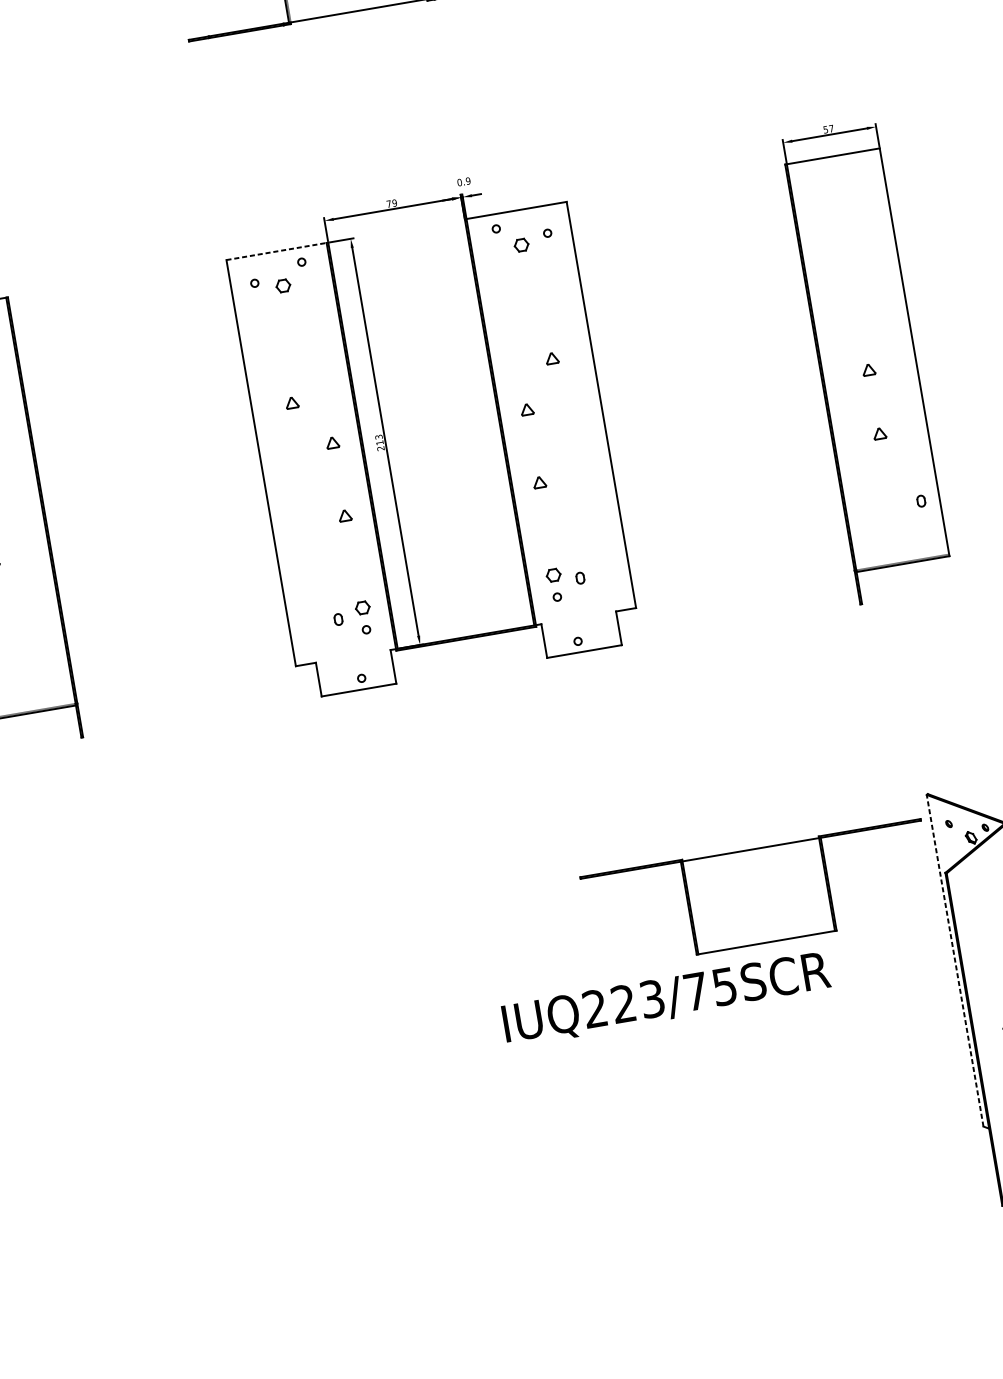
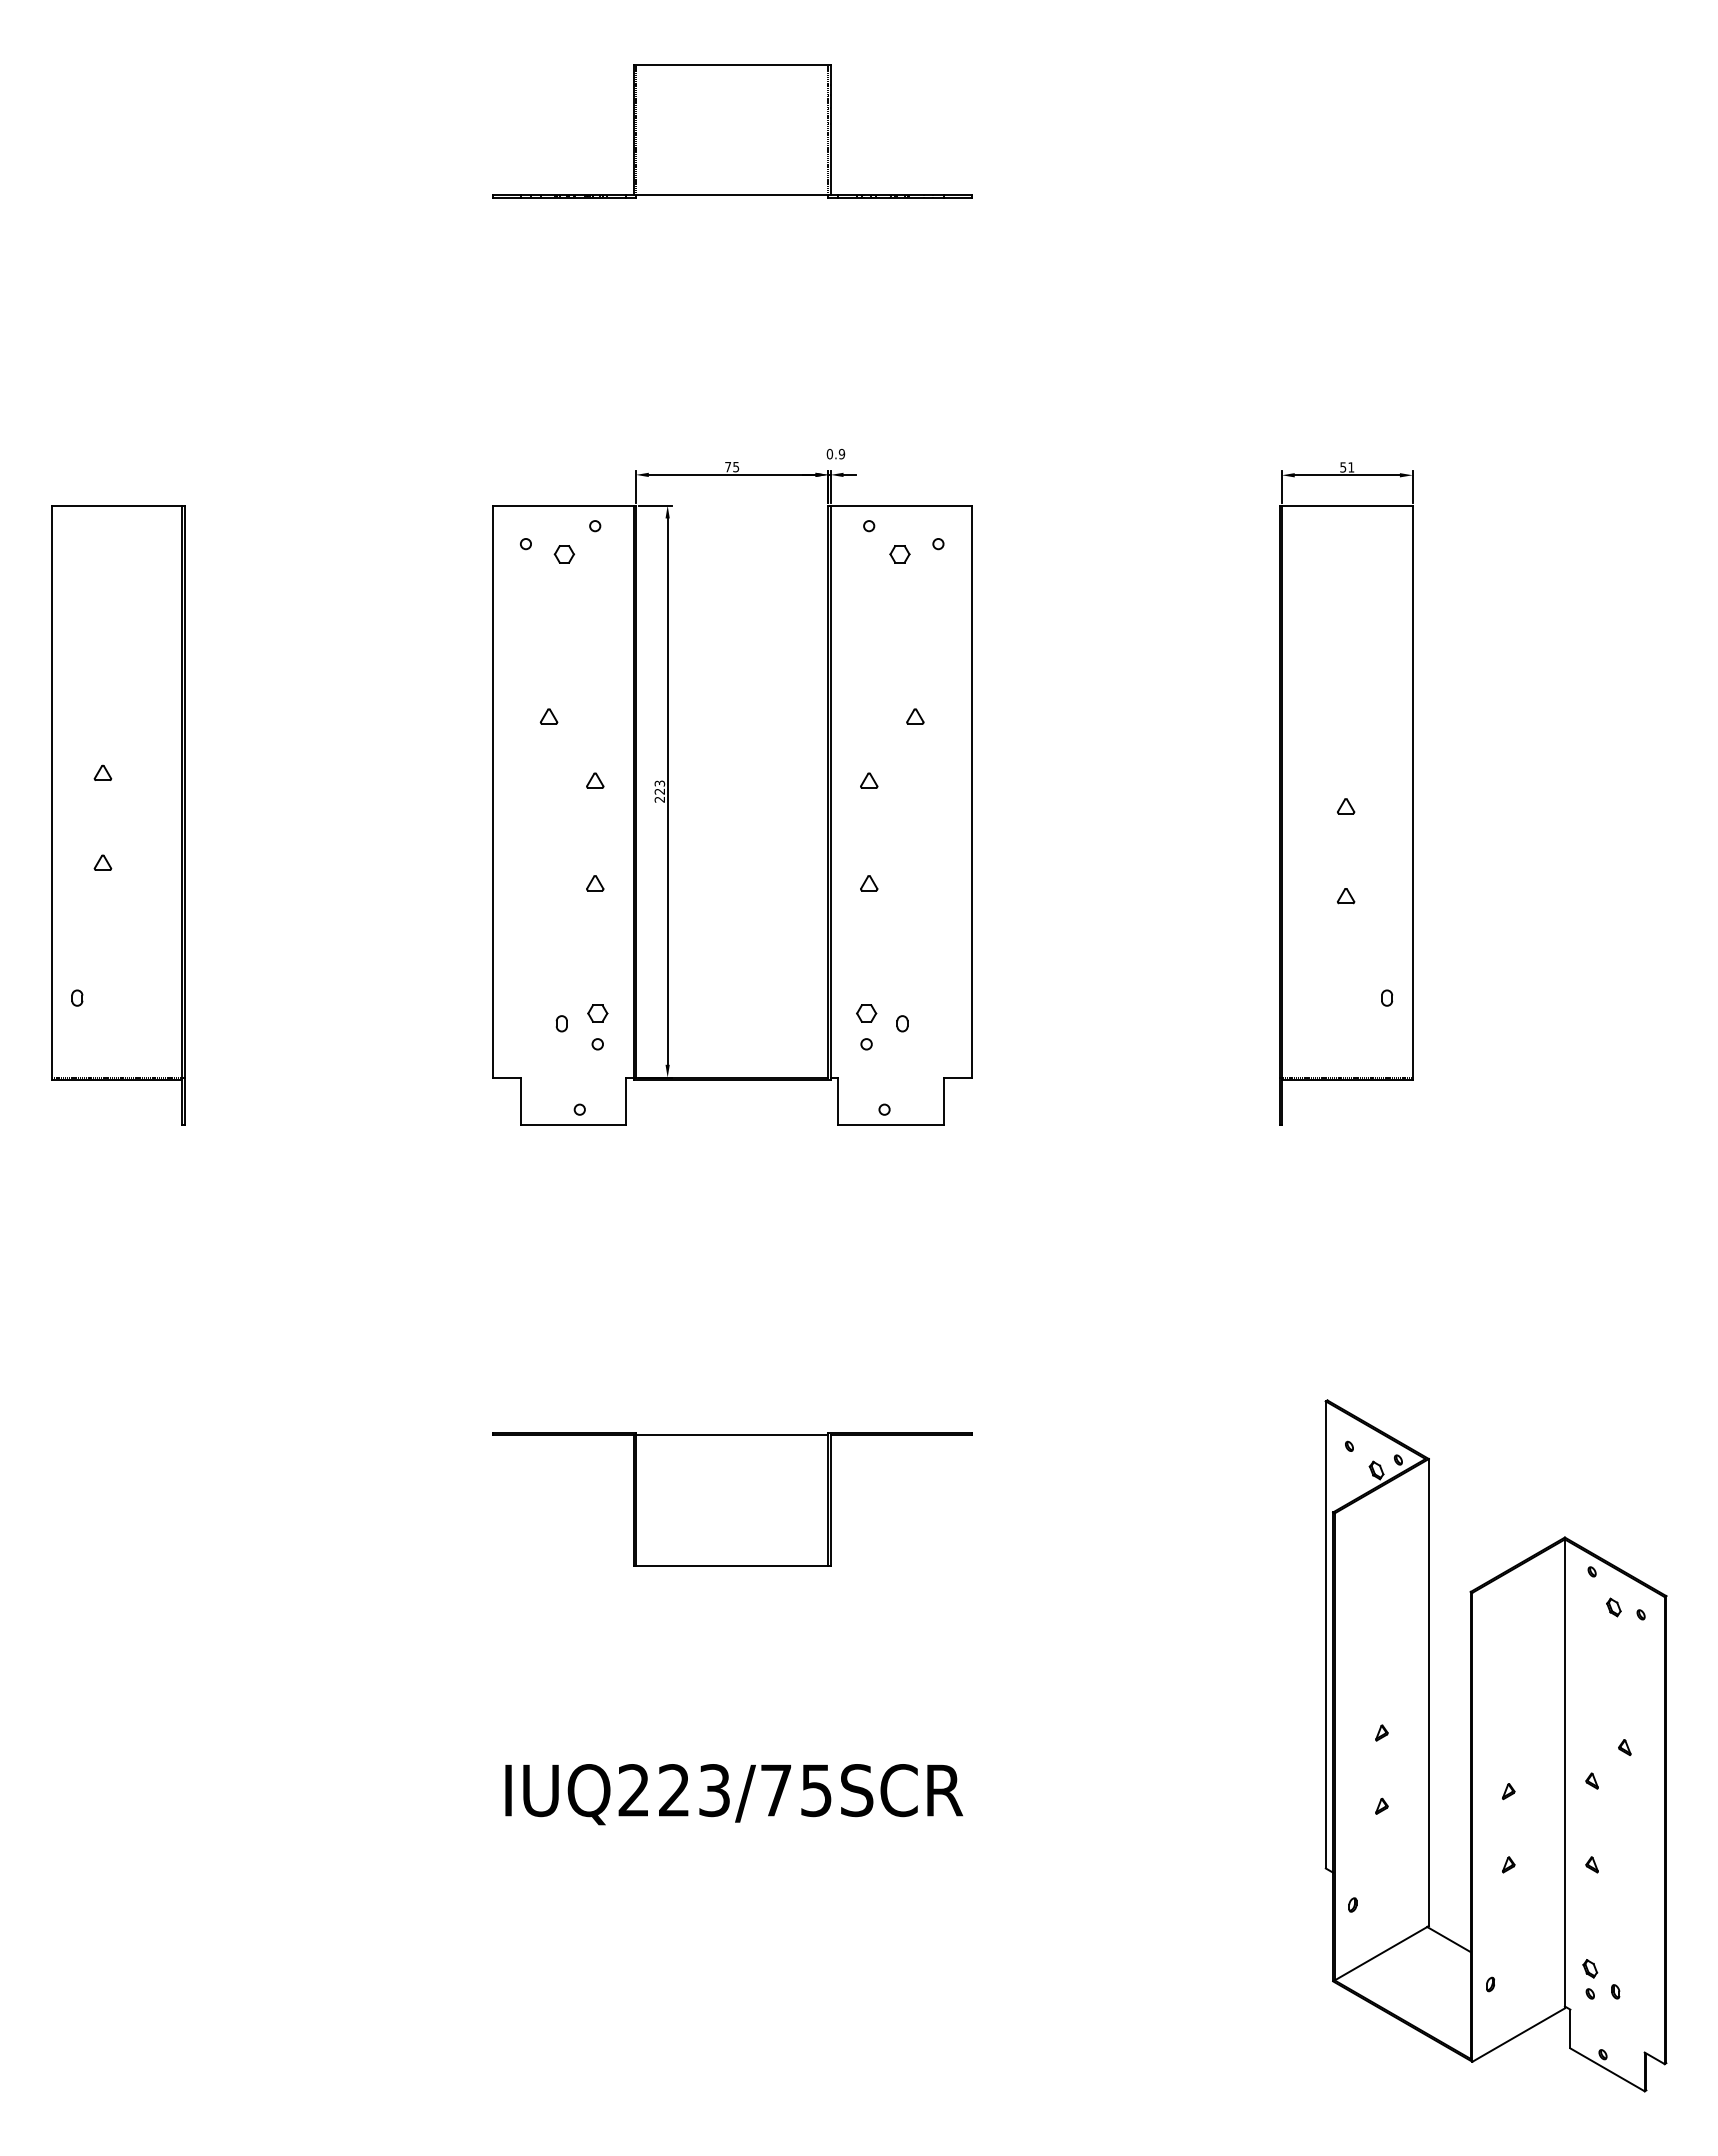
text: (831, 128) -> (1351, 467), 57 -> 51
text: (394, 202) -> (736, 466), 79 -> 75
line: (276, 251) -> (563, 505), dashed -> solid
text: (379, 442) -> (659, 791), 213 -> 223
part: (758, 895) -> (732, 1499), moved
line: (954, 960) -> (1325, 1634), dashed -> solid
text: (666, 999) -> (733, 1794), moved

